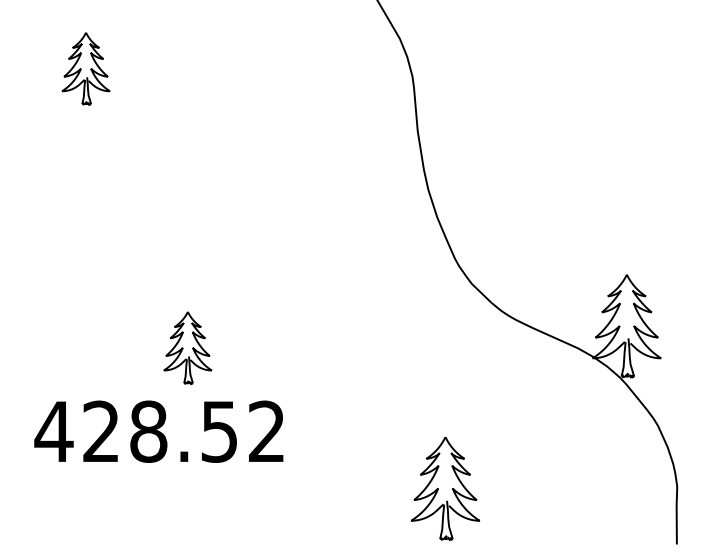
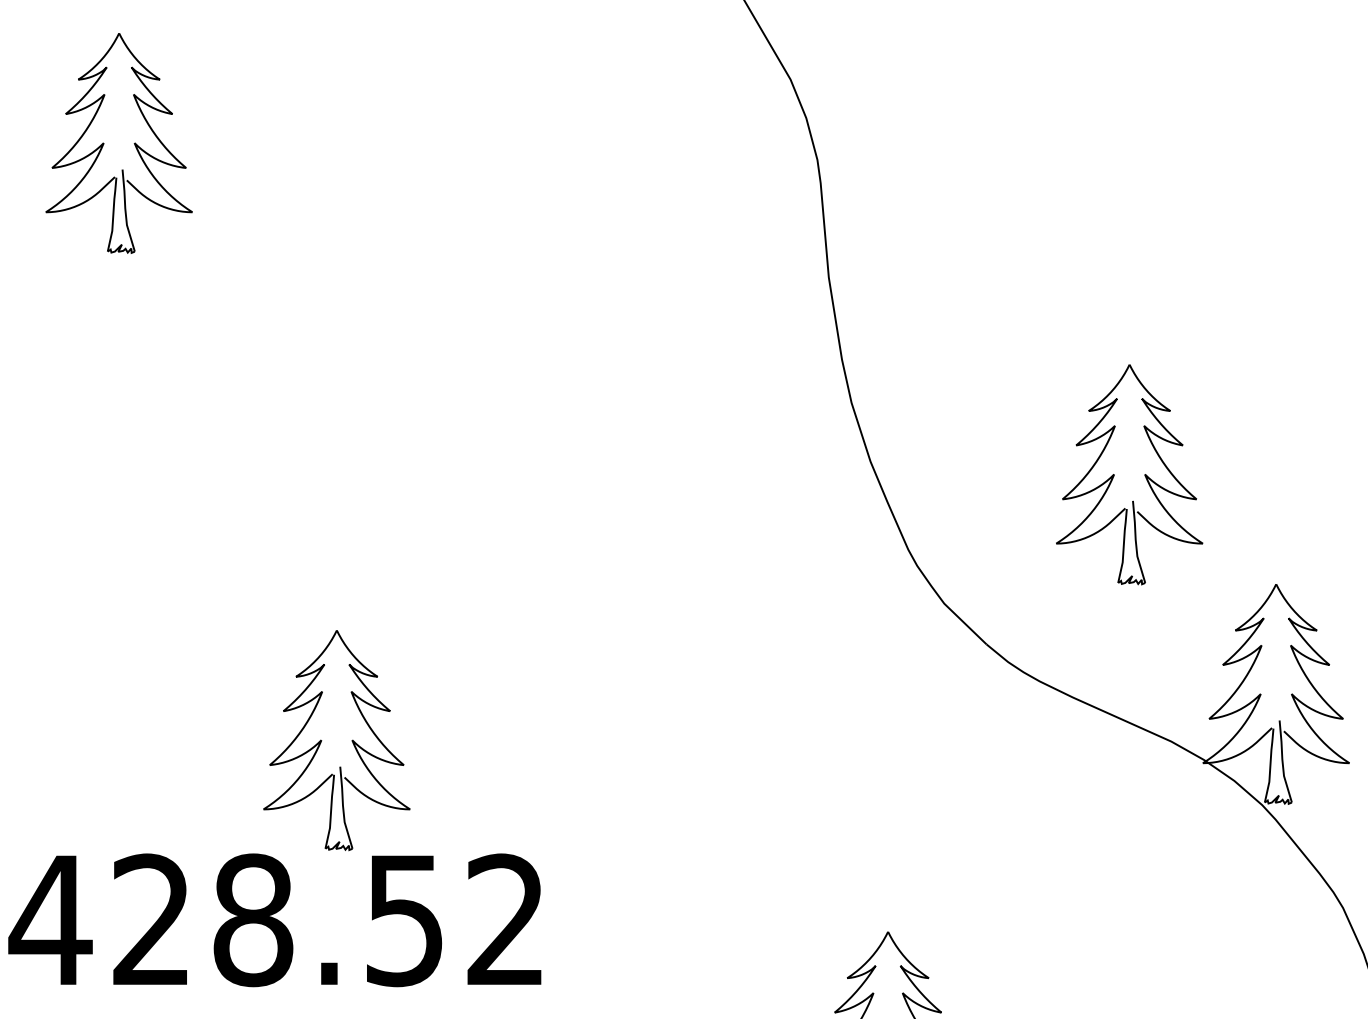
part: (85, 68) -> (117, 143), size x1.43
part: (557, 223) -> (1127, 474), added
part: (187, 348) -> (336, 742), size x1.43

